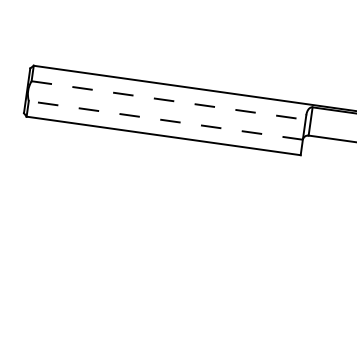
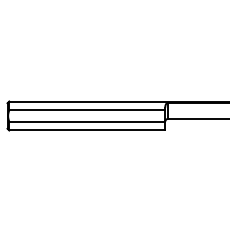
line: (168, 100) -> (87, 110), dashed -> solid
line: (166, 120) -> (87, 121), dashed -> solid

